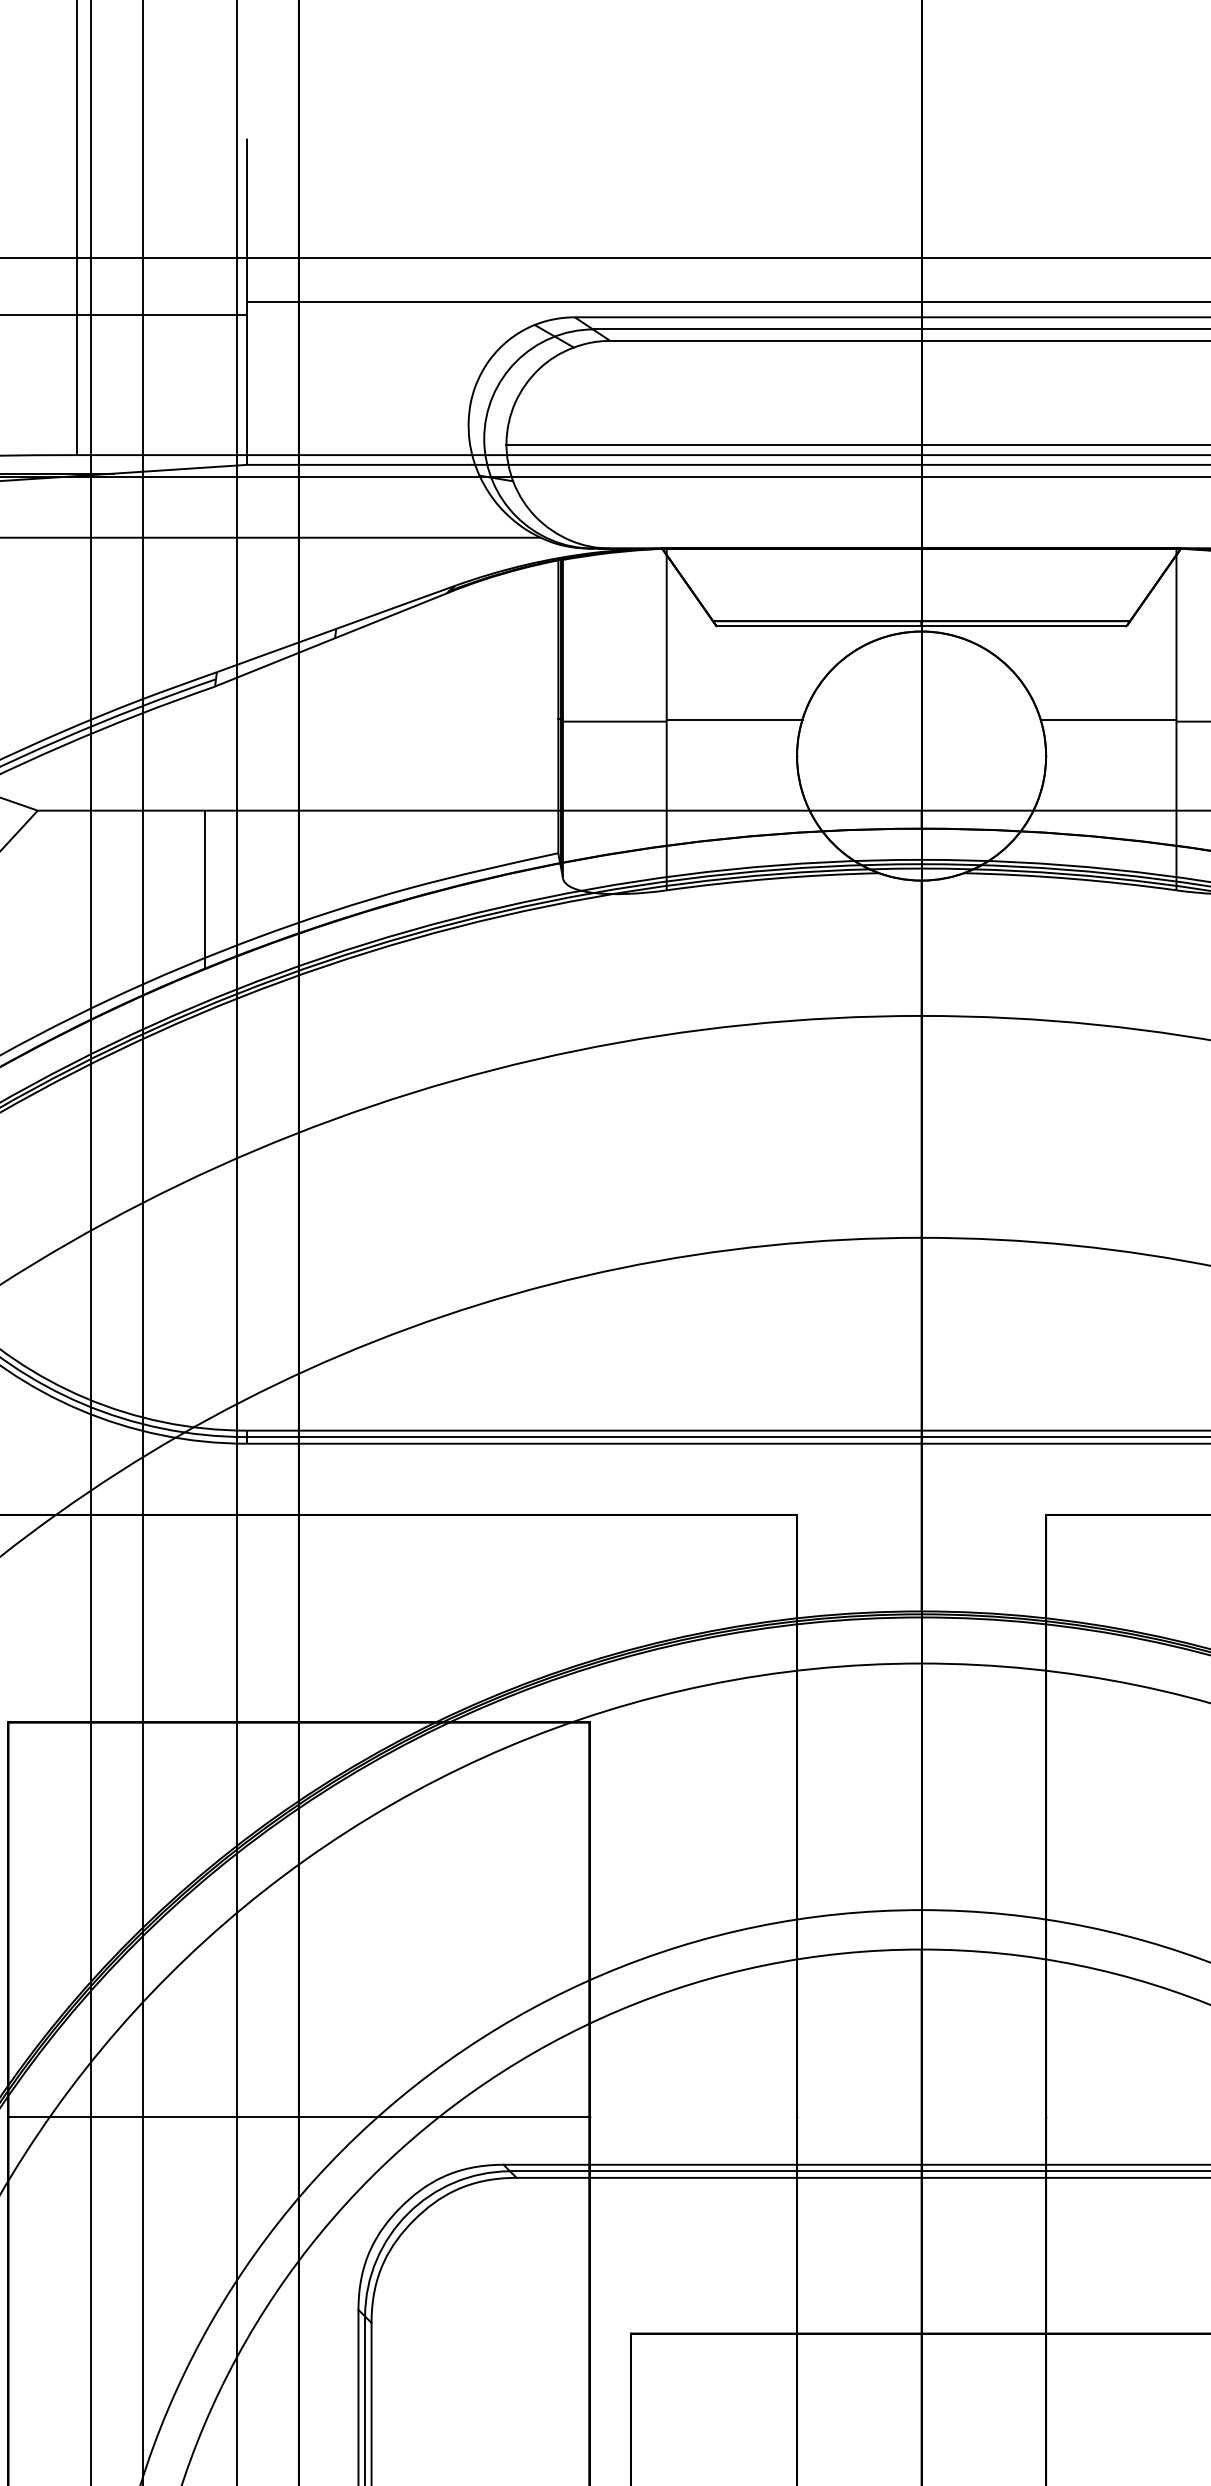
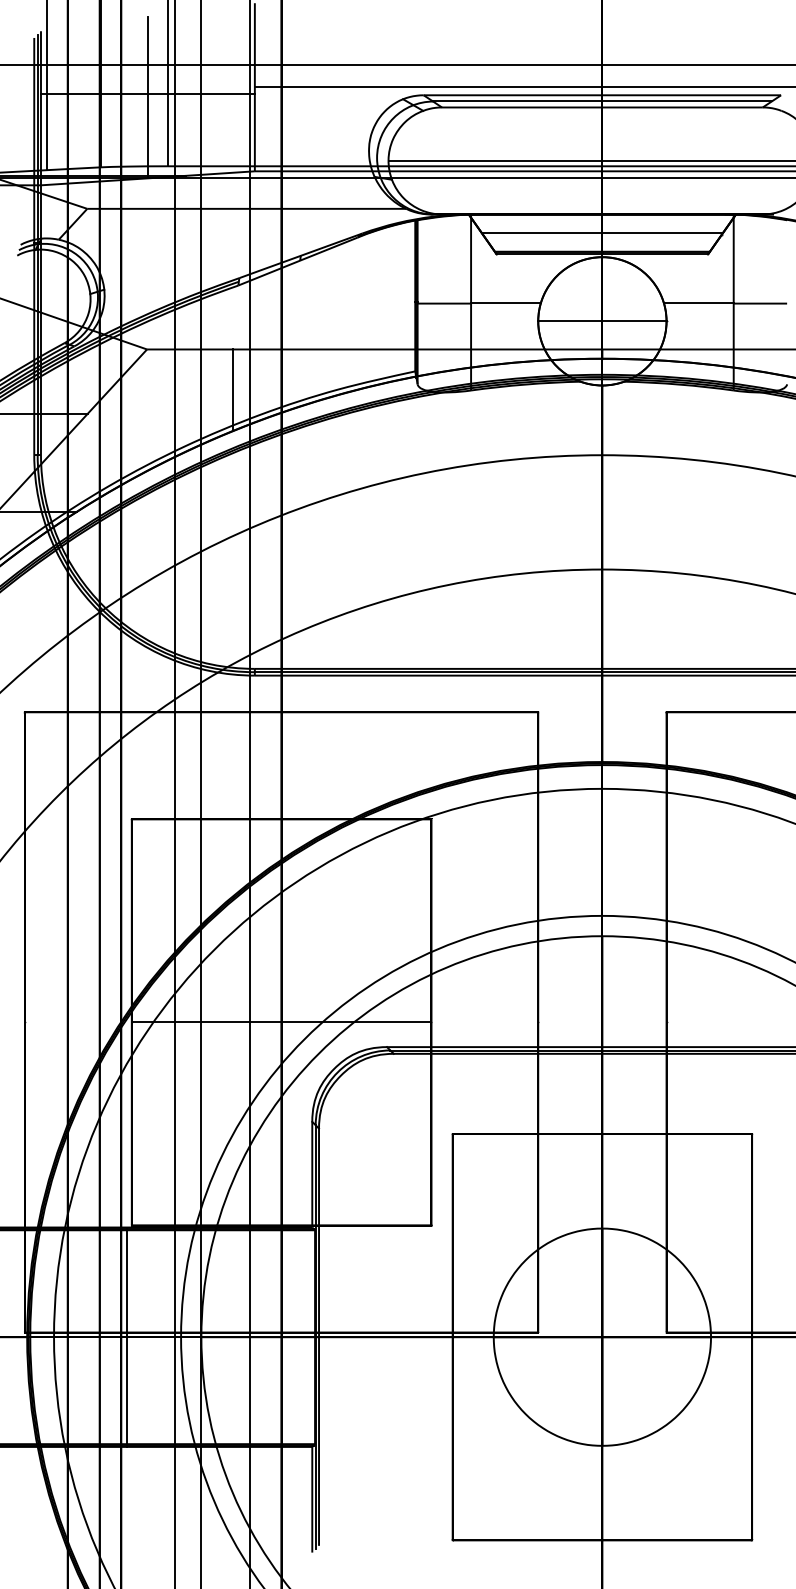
line: (38, 321) -> (147, 97), added
line: (919, 585) -> (601, 233), added
line: (921, 756) -> (602, 321), added

